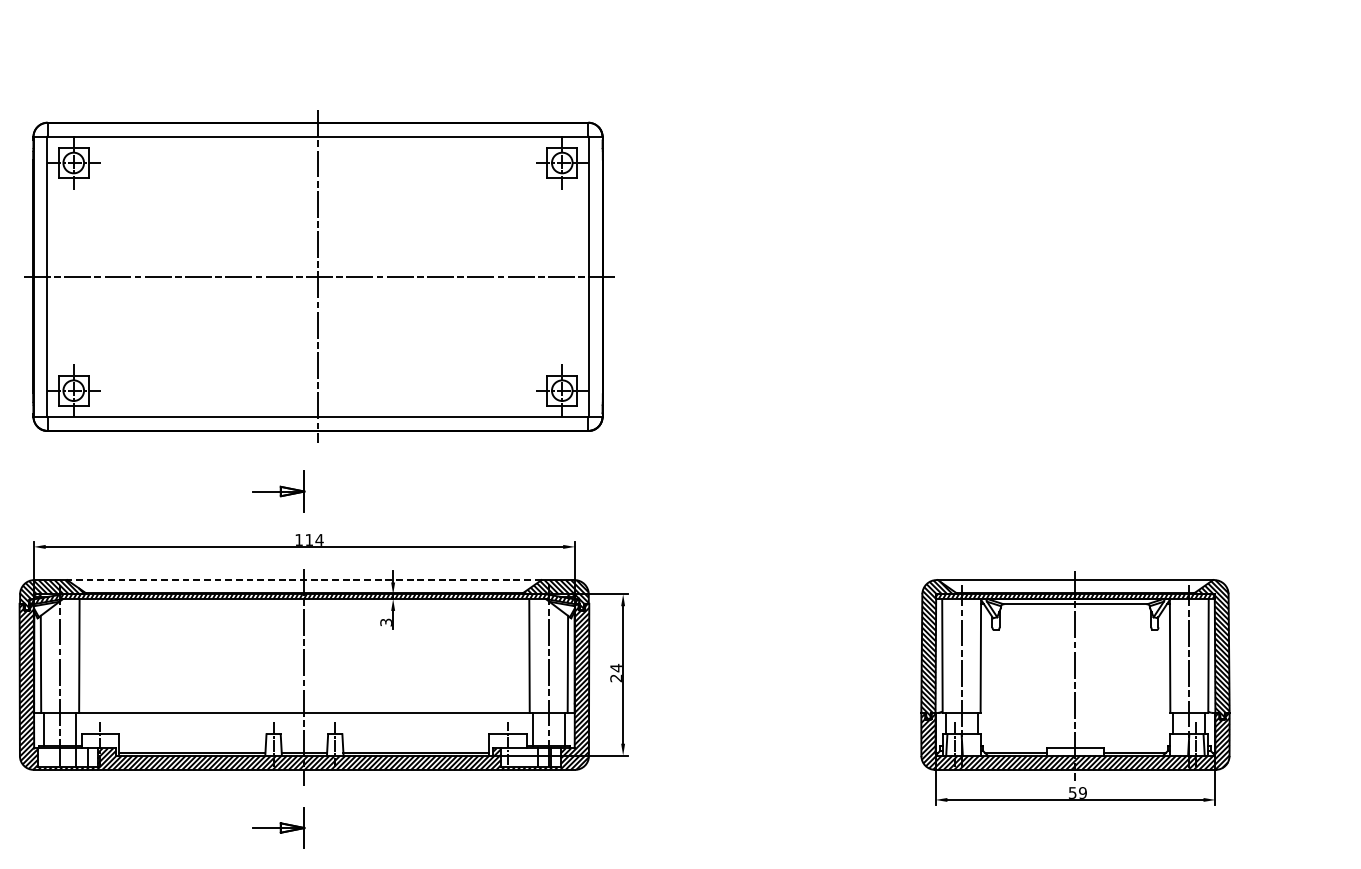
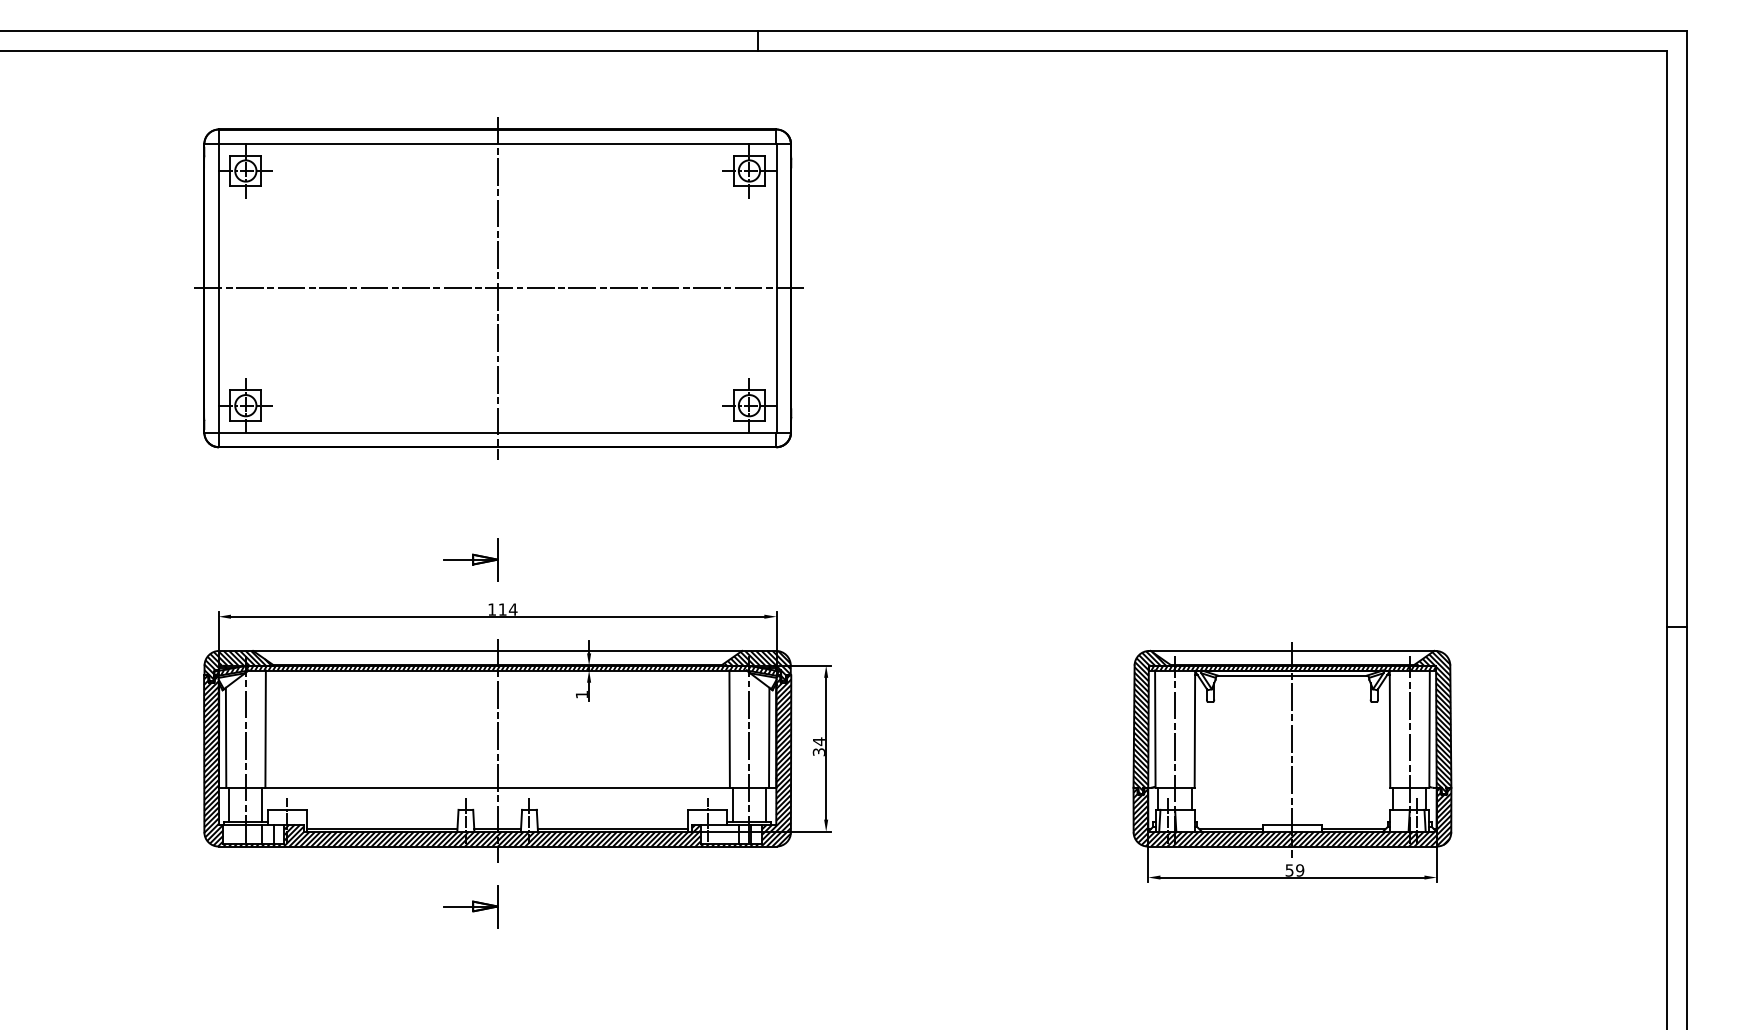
part: (318, 277) -> (498, 288), moved
line: (304, 579) -> (497, 650), dashed -> solid
text: (385, 622) -> (581, 694), 3 -> 1
text: (615, 678) -> (818, 752), 24 -> 34

